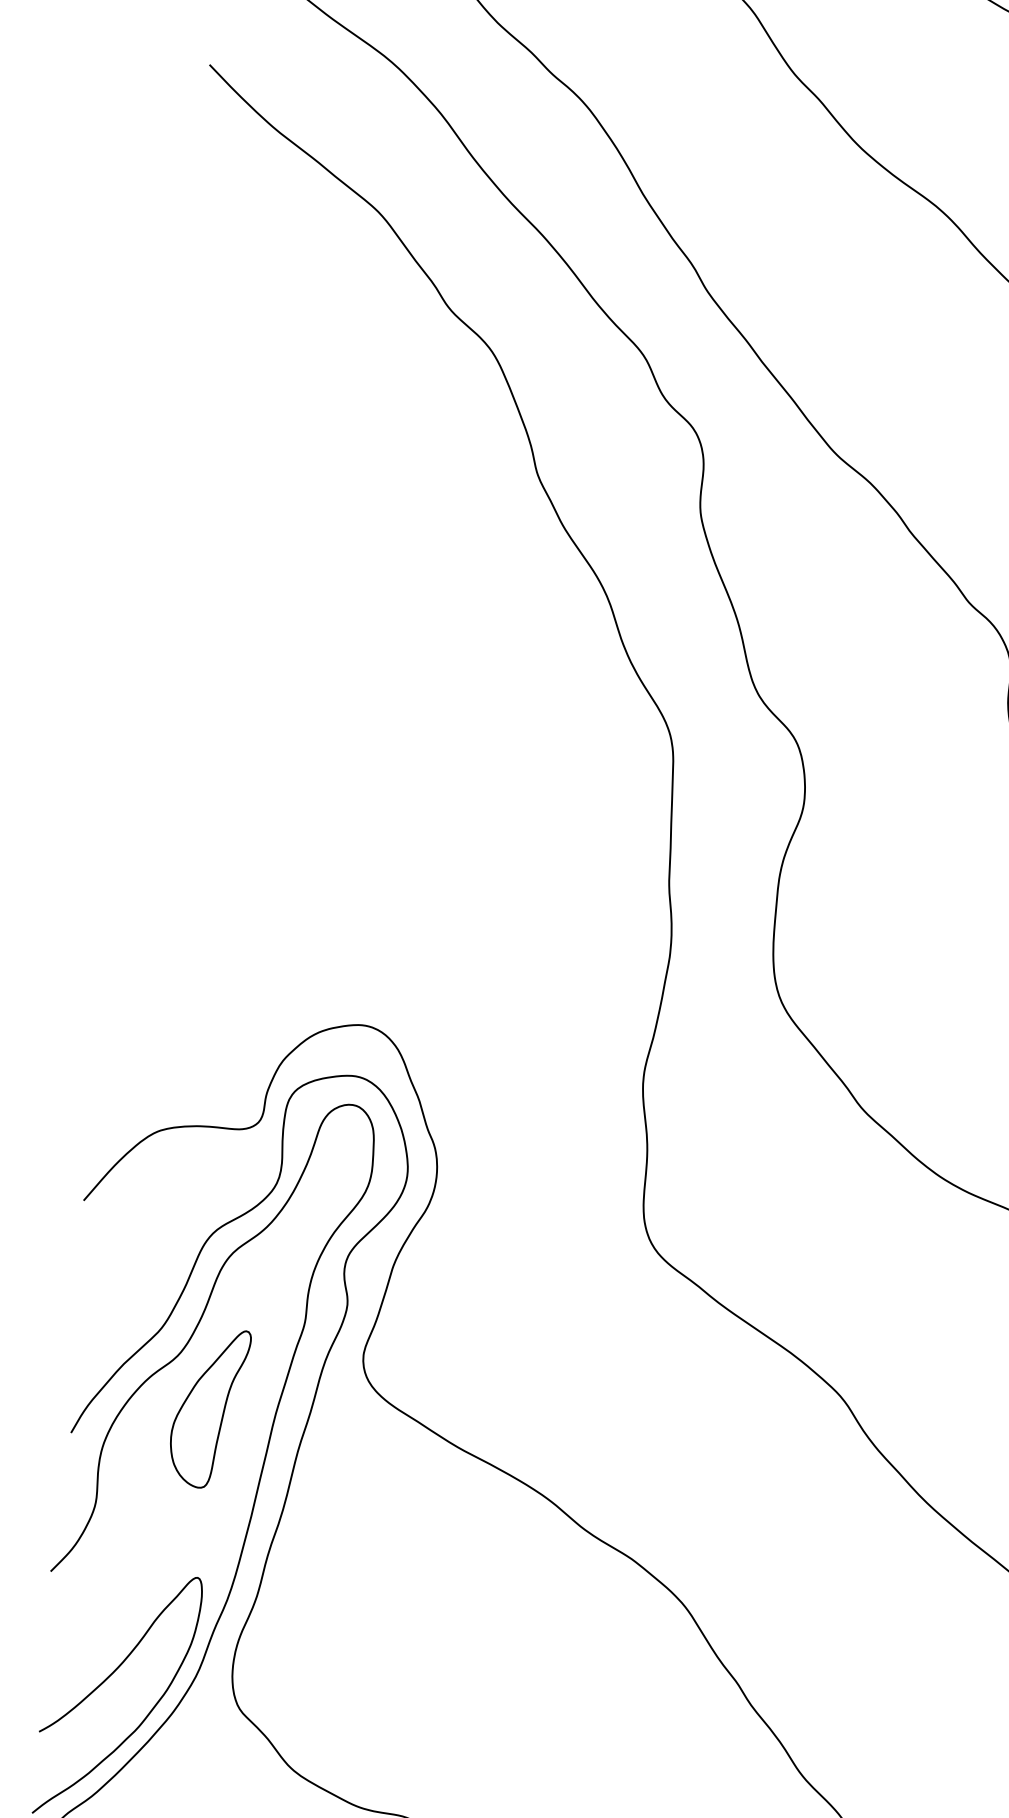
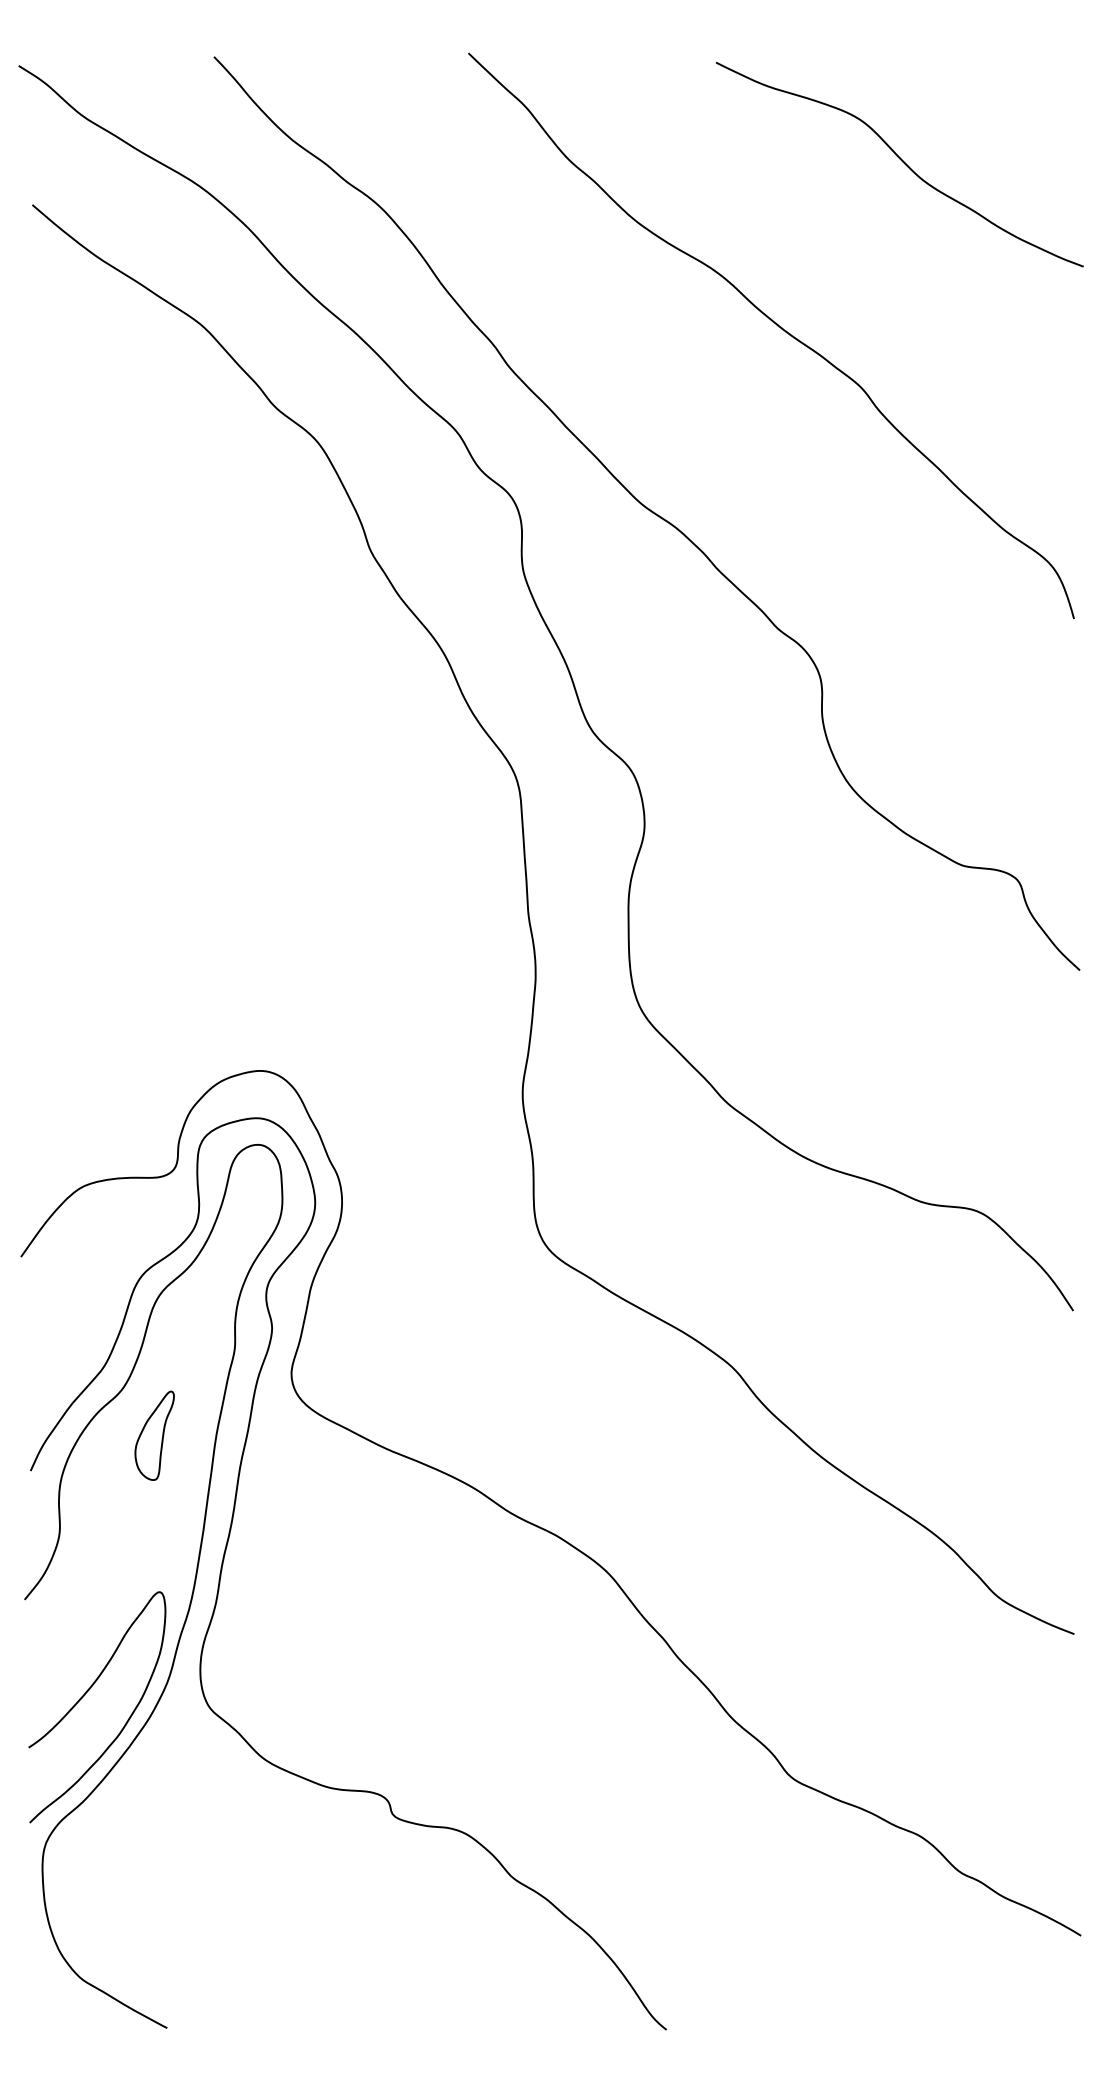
part: (208, 1407) -> (154, 1435), size x0.6

